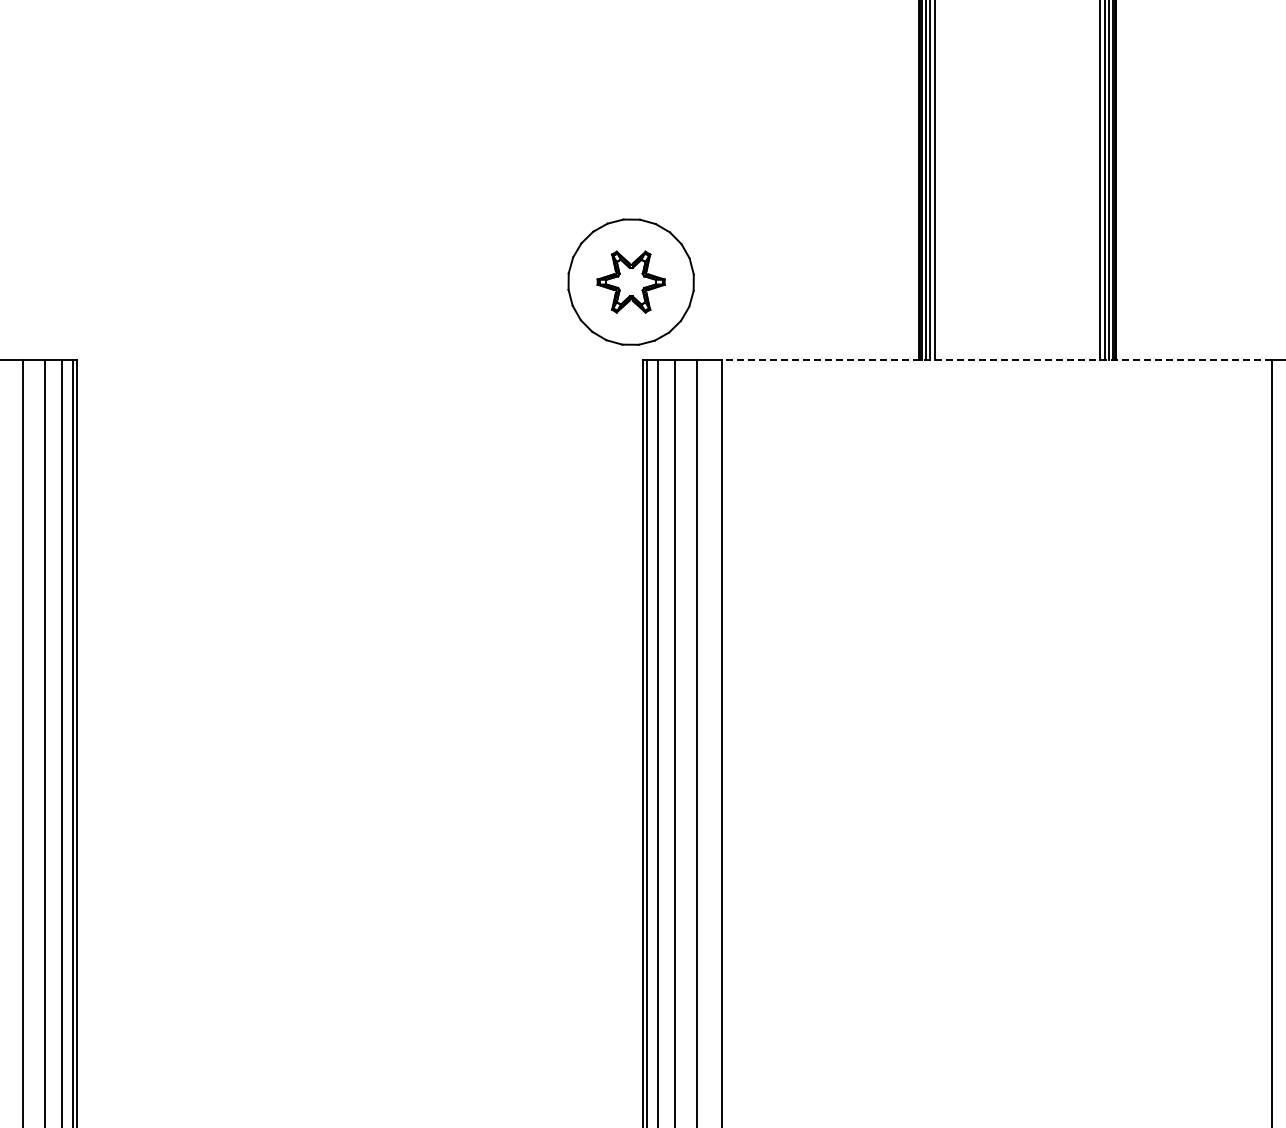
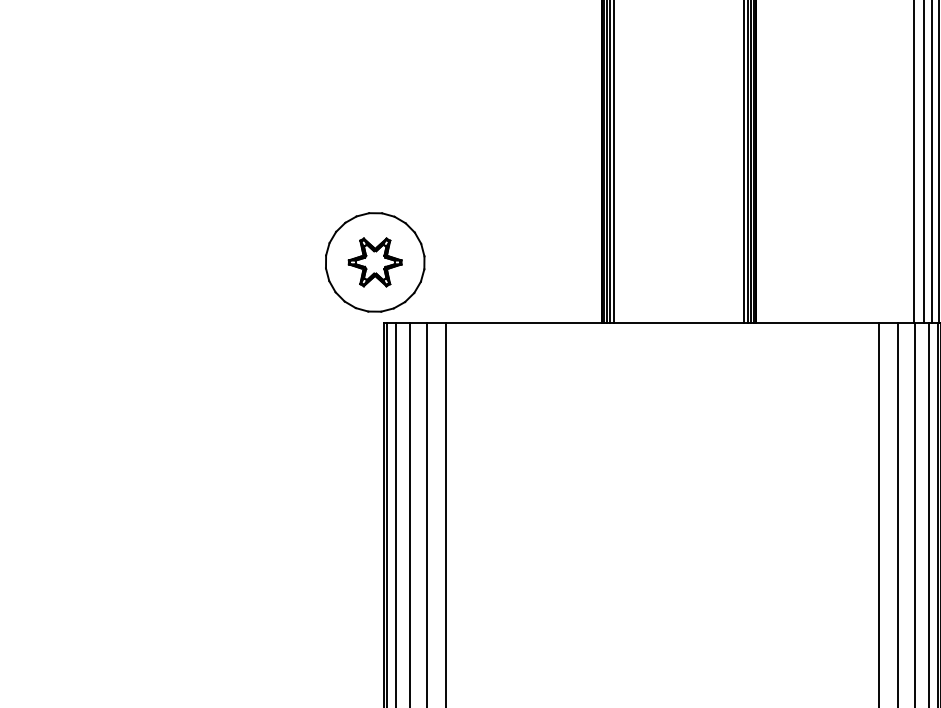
line: (996, 359) -> (662, 323), dashed -> solid

